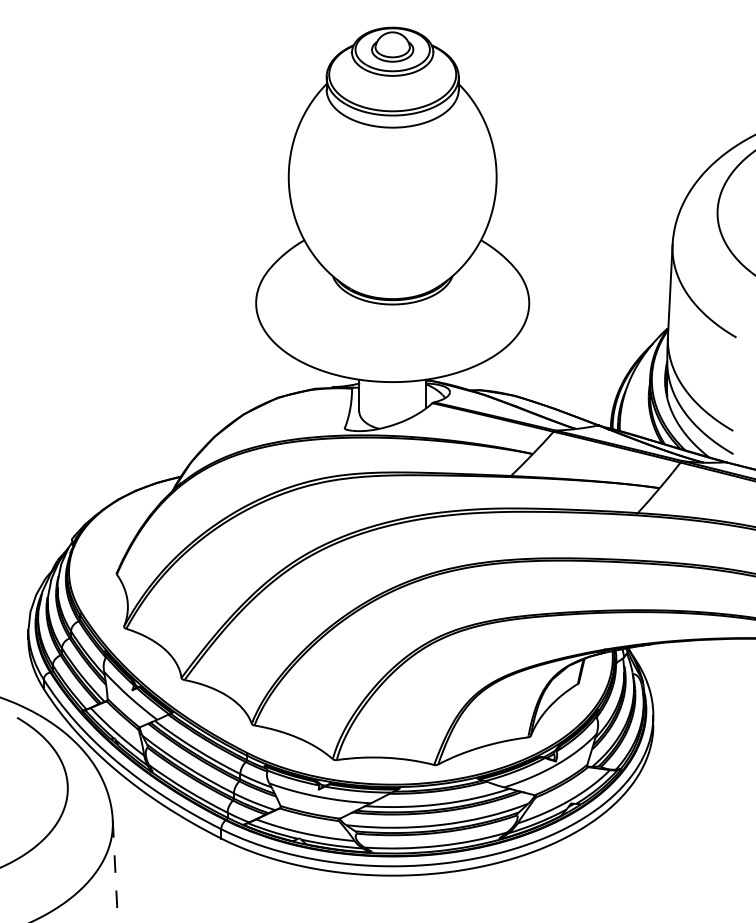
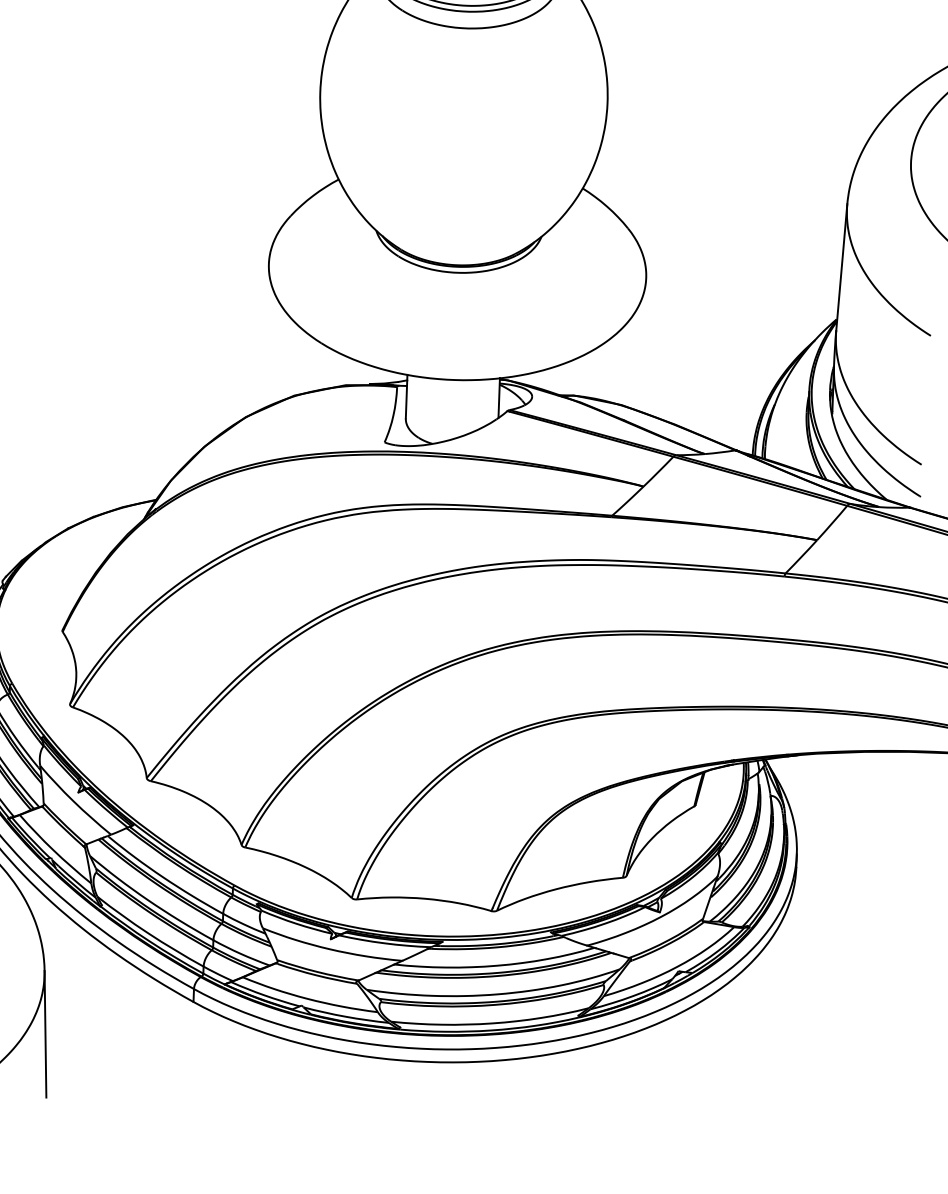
line: (115, 865) -> (46, 1033), dashed -> solid

